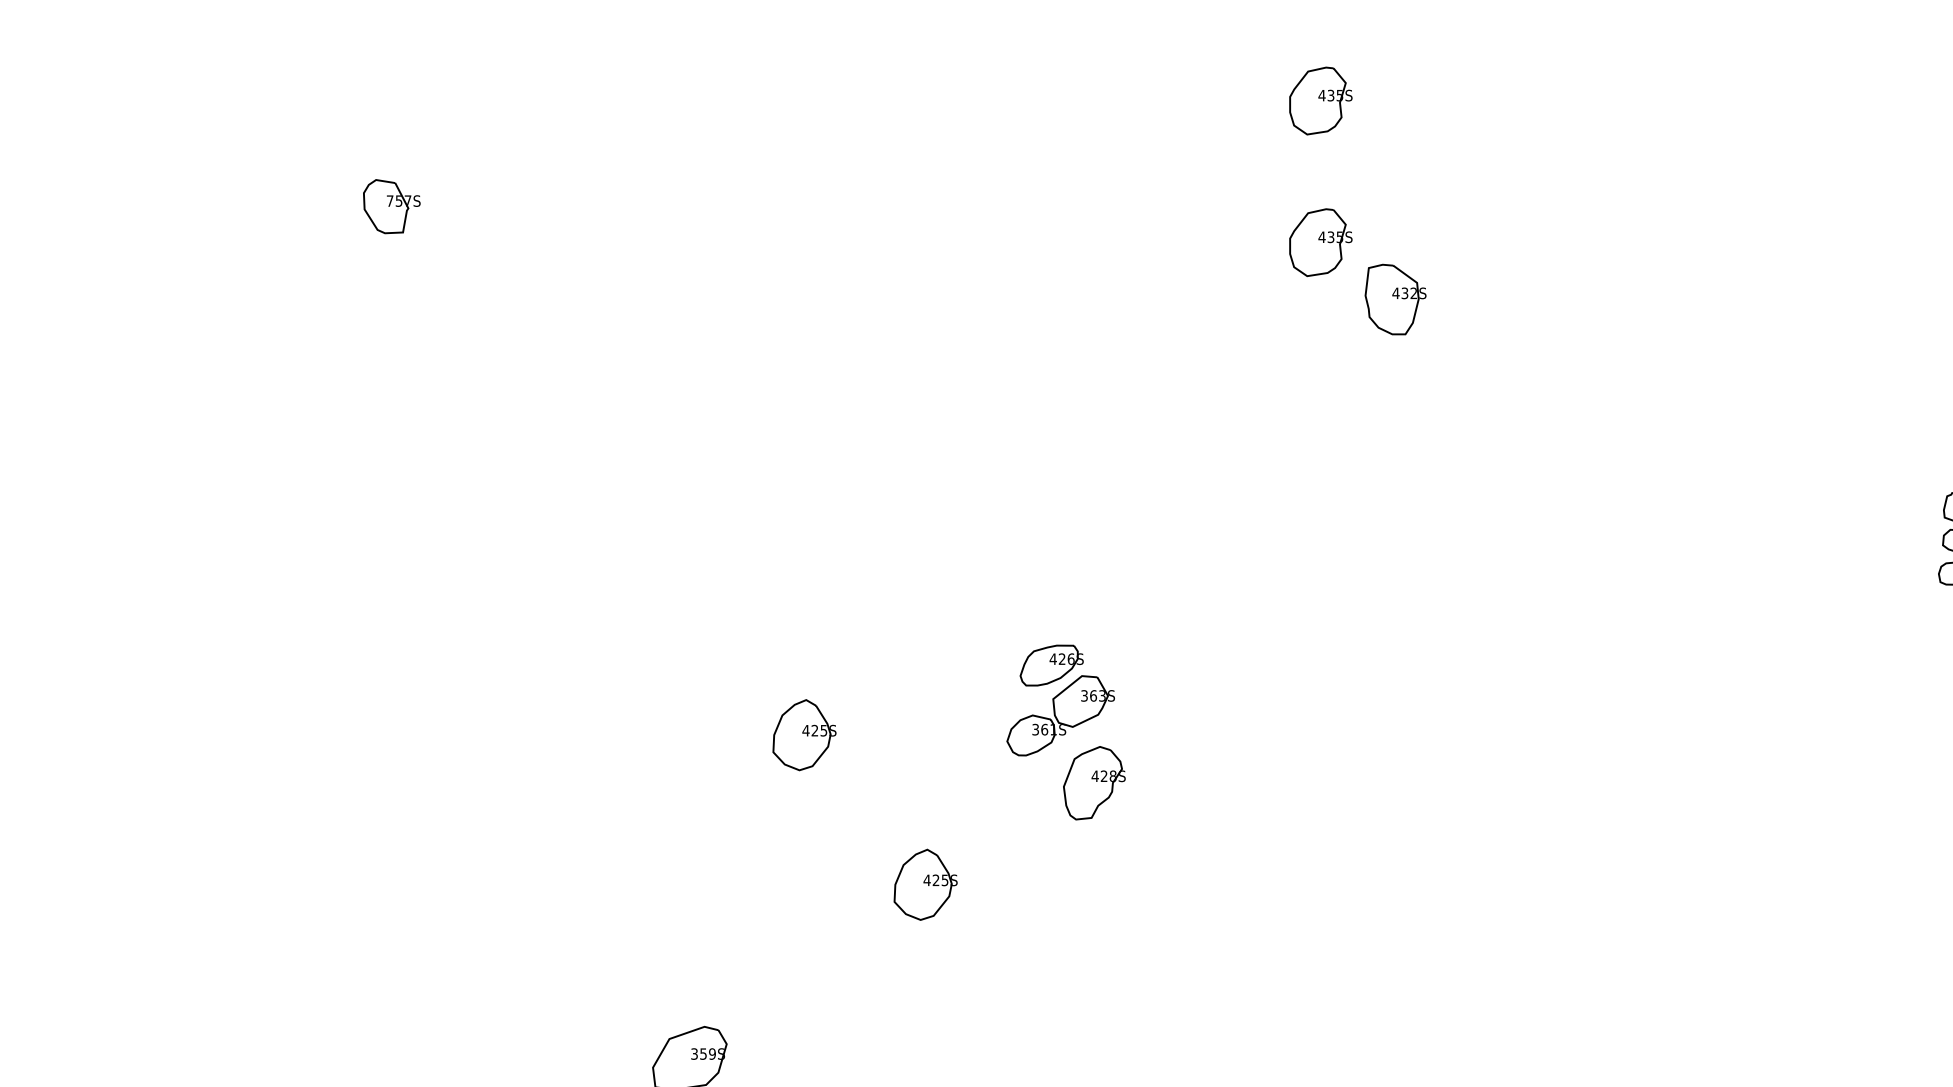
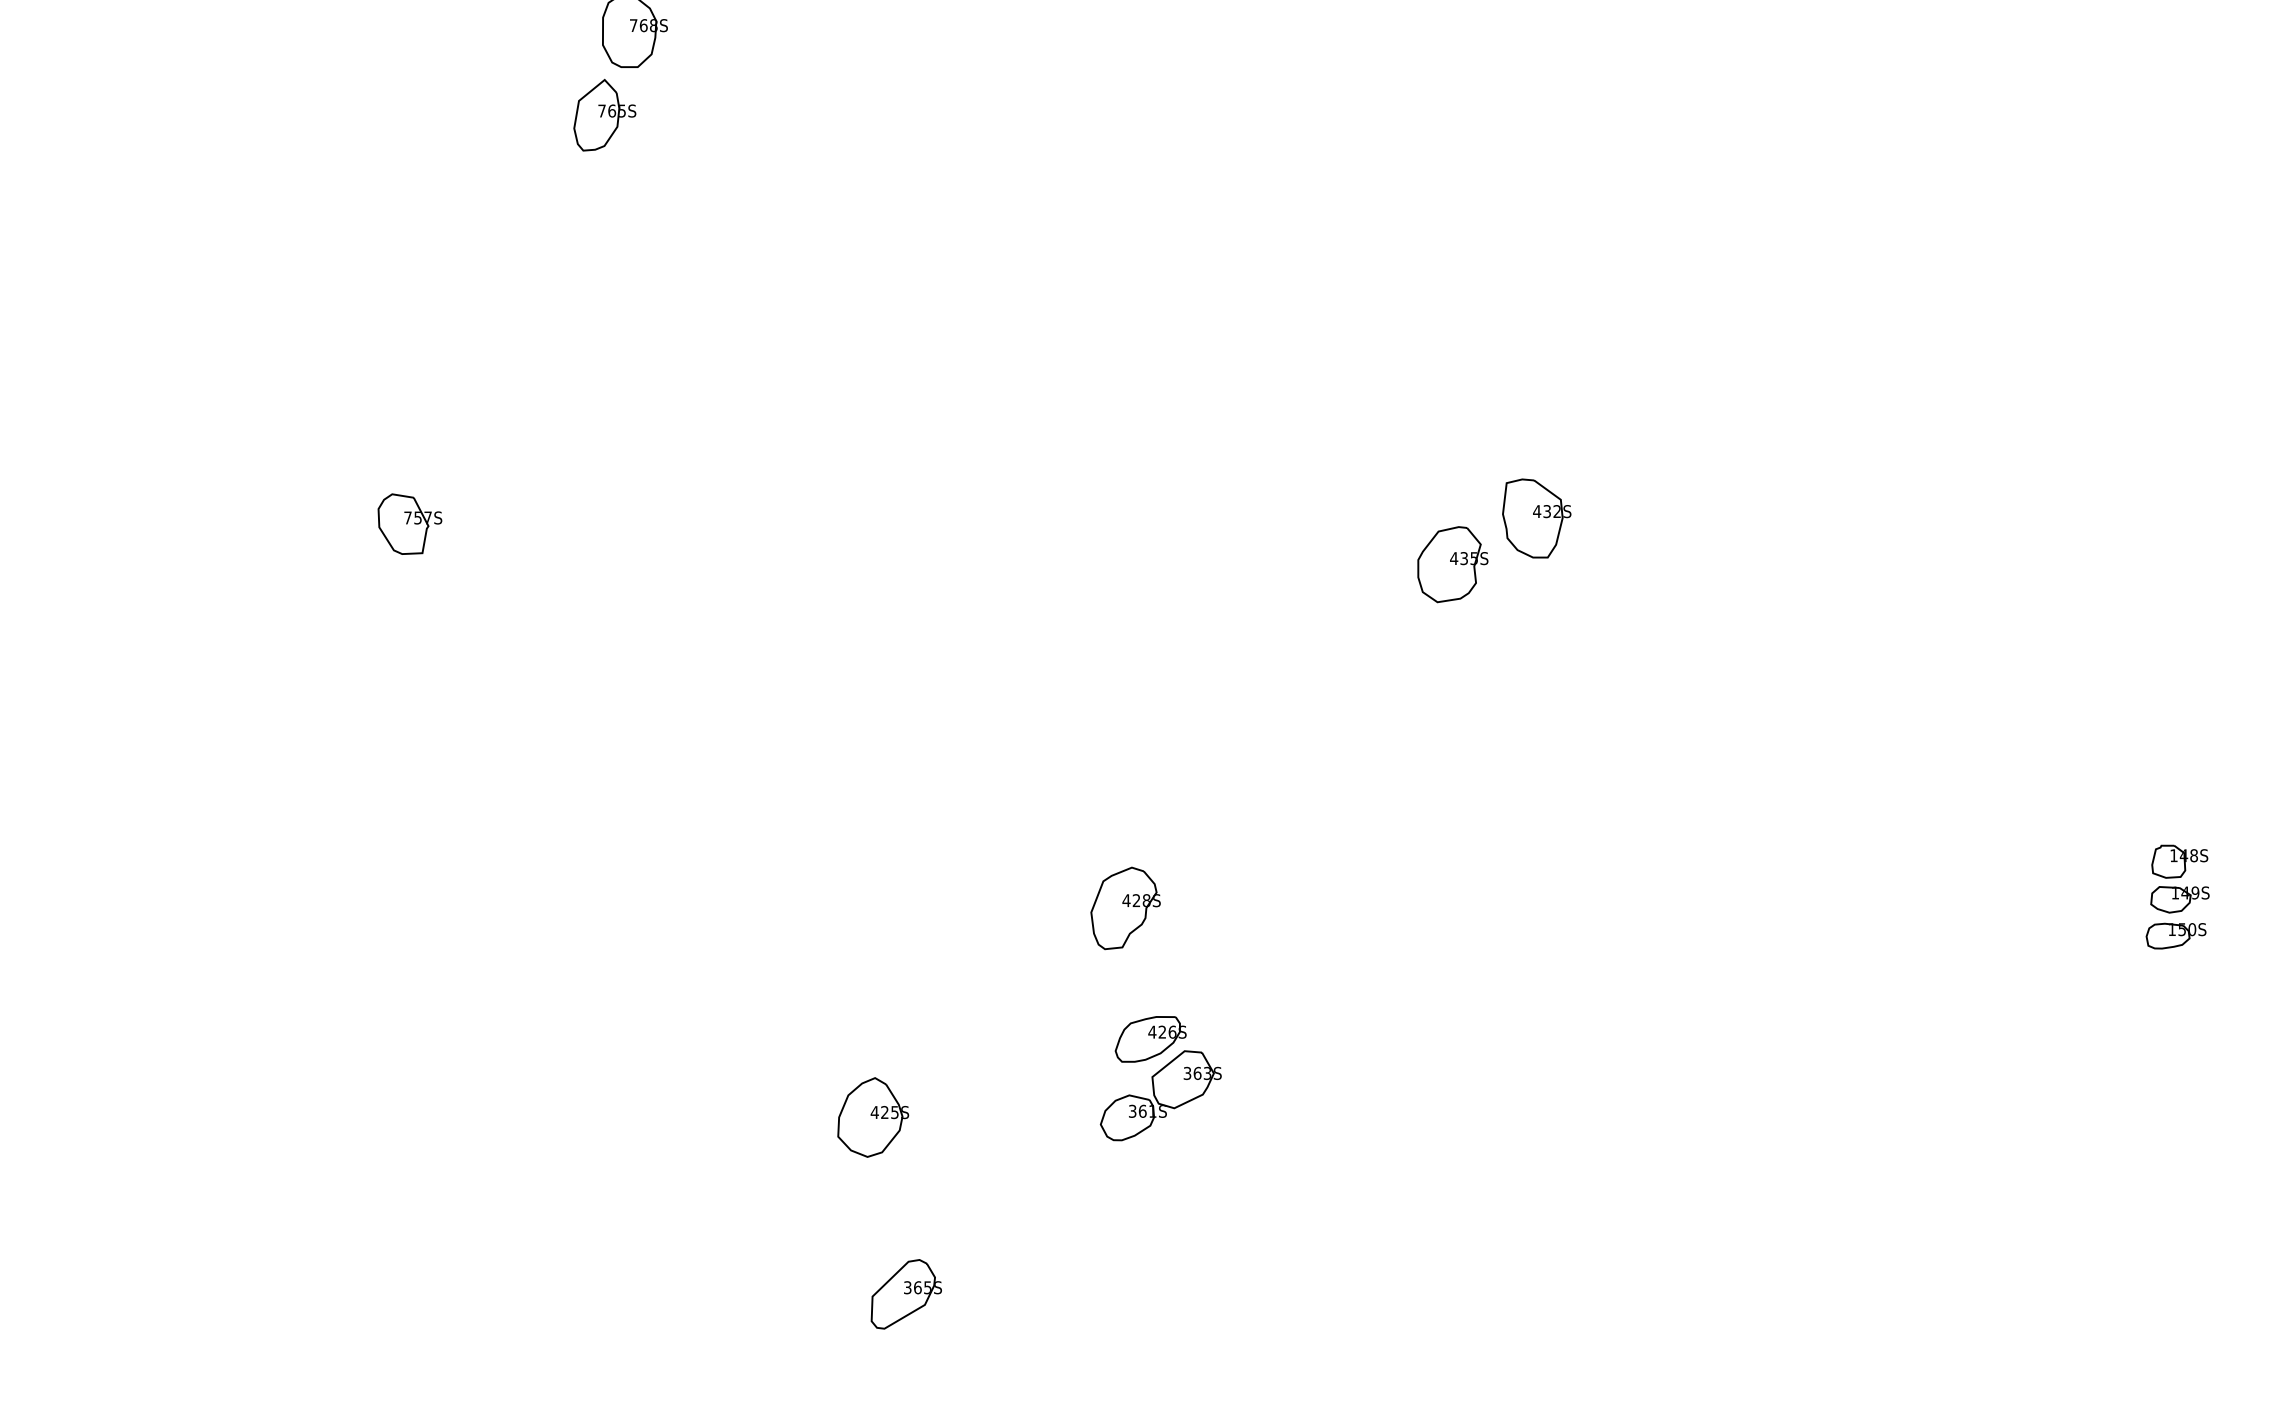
part: (1320, 100) -> (1452, 405), removed
part: (1395, 299) -> (1536, 518), moved
part: (1094, 783) -> (1125, 908), moved
part: (925, 884) -> (1009, 1285), removed
part: (833, 892) -> (905, 1294), added

